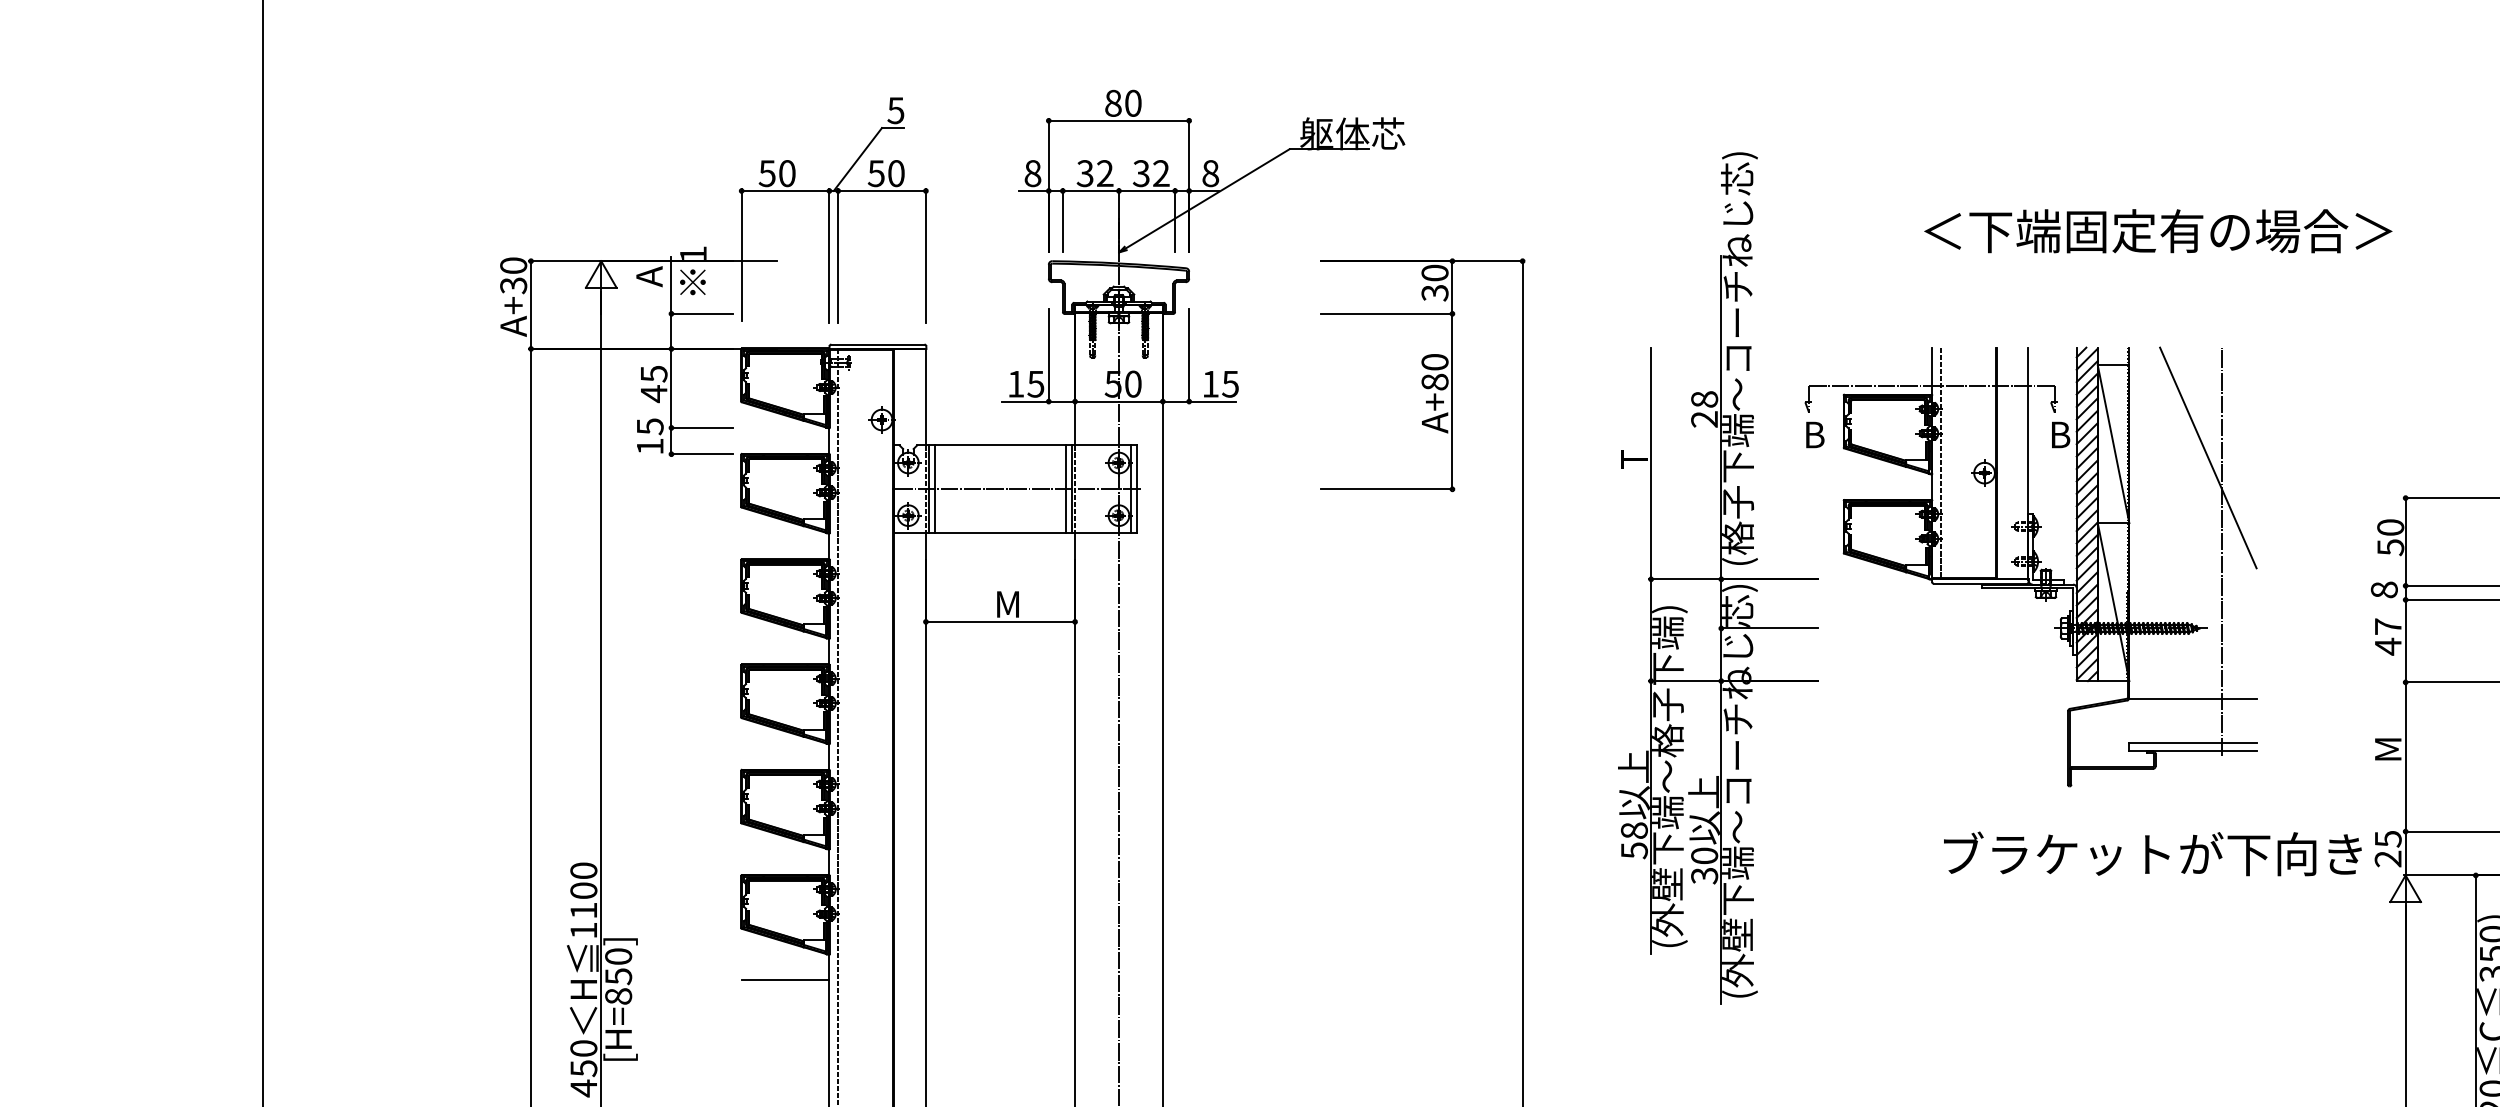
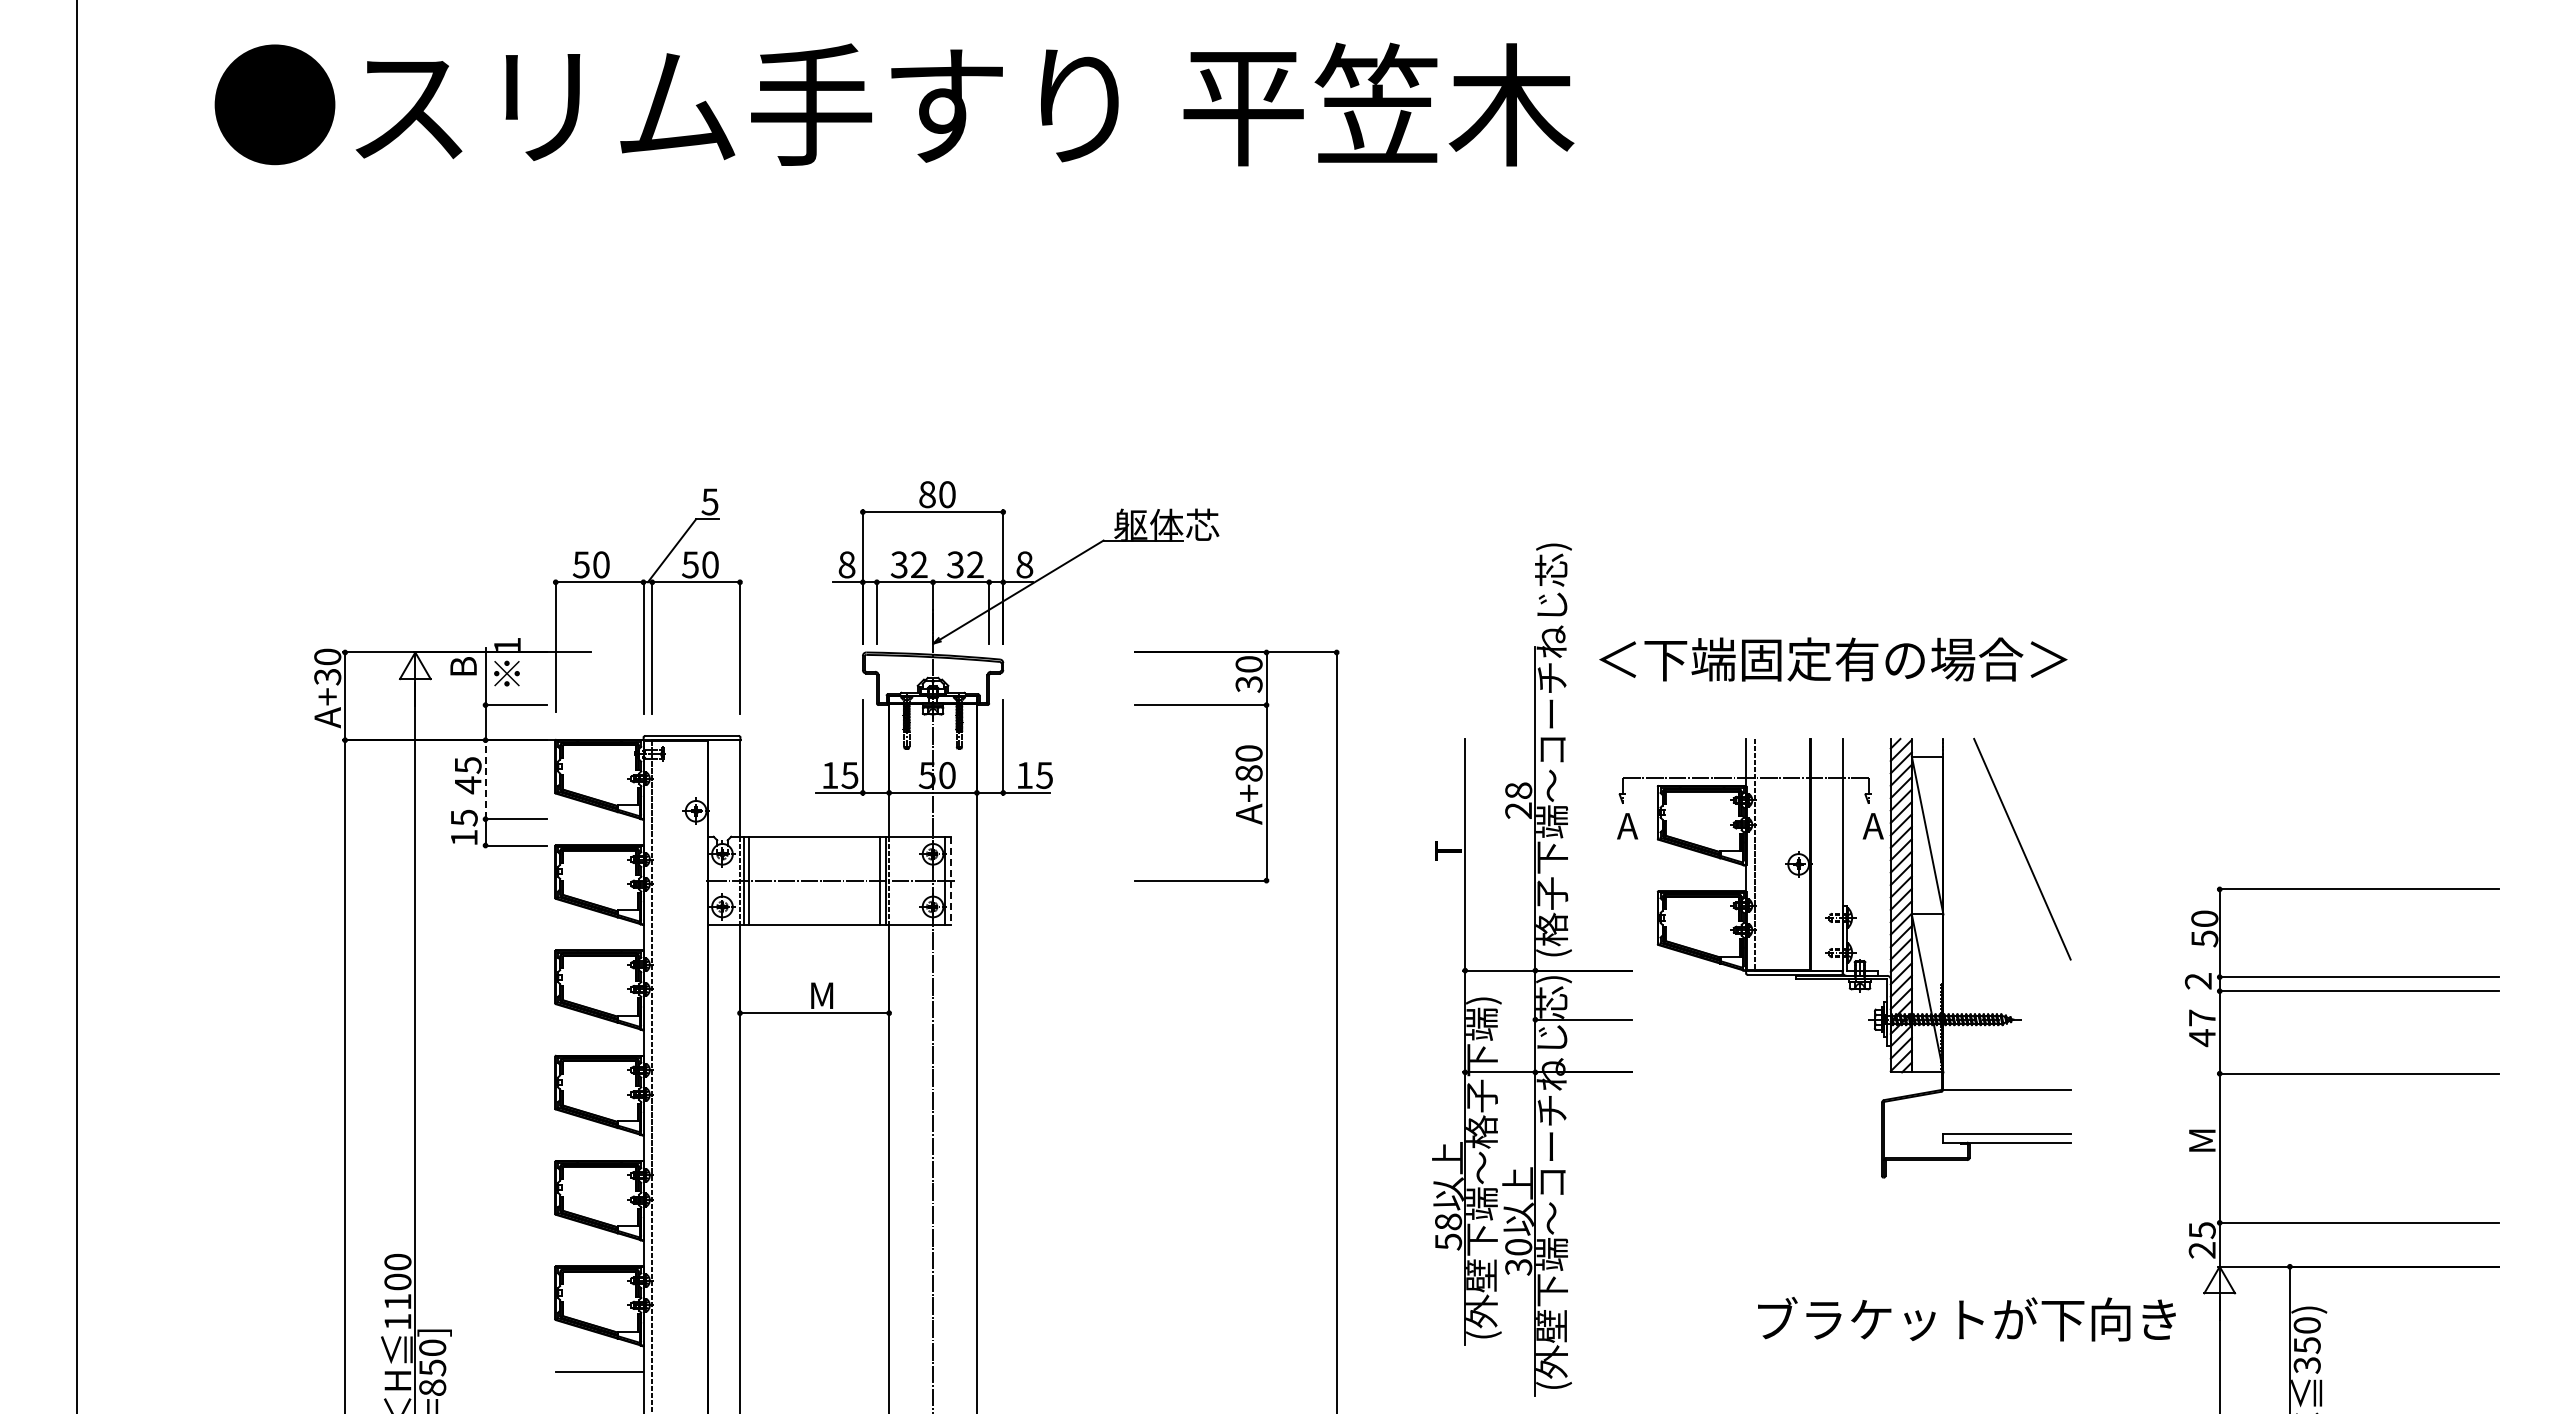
text: (2158, 231) -> (1833, 659), moved
text: (649, 276) -> (463, 667), A -> B
line: (671, 388) -> (485, 779), solid -> dashed
text: (1813, 435) -> (1627, 826), B -> A
text: (2059, 435) -> (1873, 826), B -> A
line: (1136, 489) -> (950, 880), solid -> dashed
line: (2221, 551) -> (2035, 942), removed
text: (2384, 590) -> (2198, 981), 8 -> 2
text: (2152, 854) -> (1966, 1319), moved

